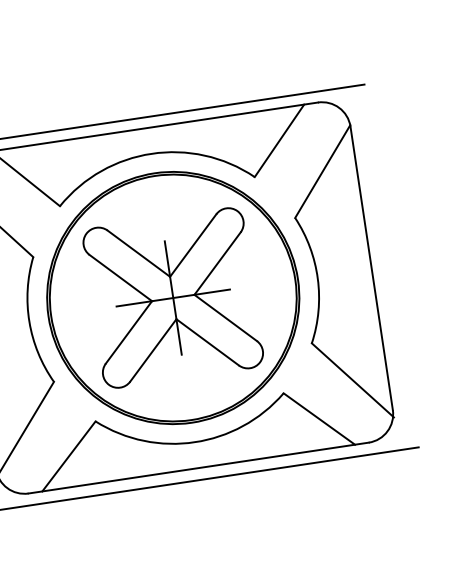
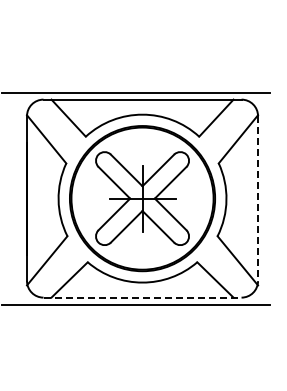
line: (372, 268) -> (258, 198), solid -> dashed
line: (200, 467) -> (143, 297), solid -> dashed

